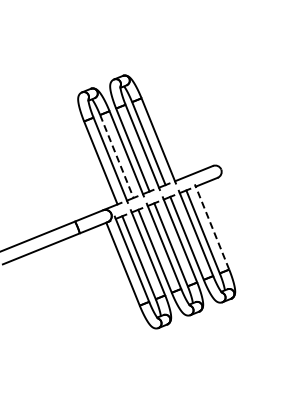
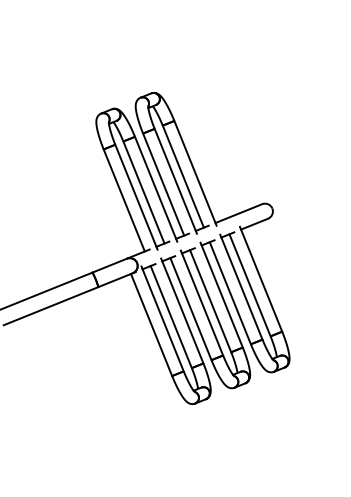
line: (116, 156) -> (143, 192), dashed -> solid
line: (212, 227) -> (261, 279), dashed -> solid

